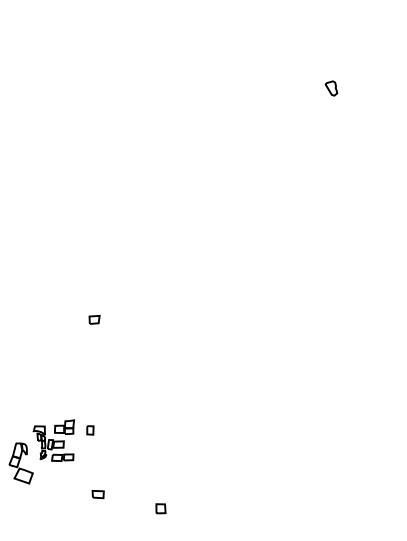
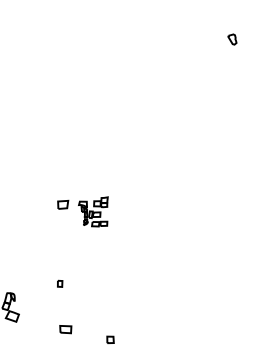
part: (94, 319) -> (63, 204), size x1.4
part: (53, 440) -> (93, 211), moved
part: (97, 494) -> (65, 329), size x1.4

